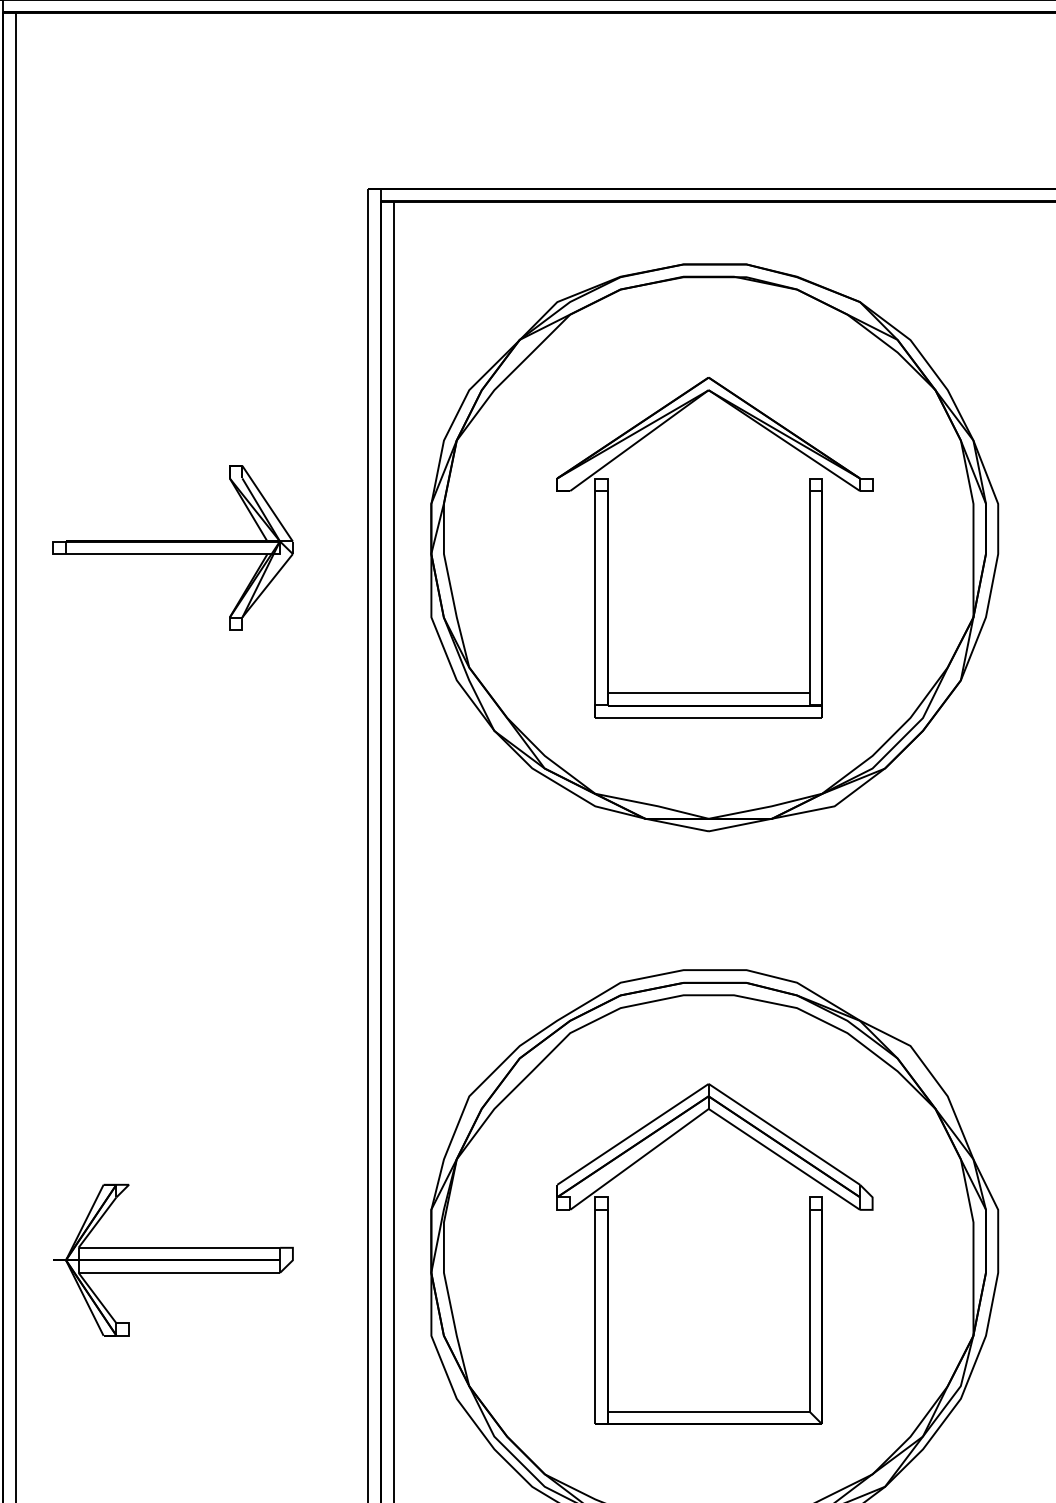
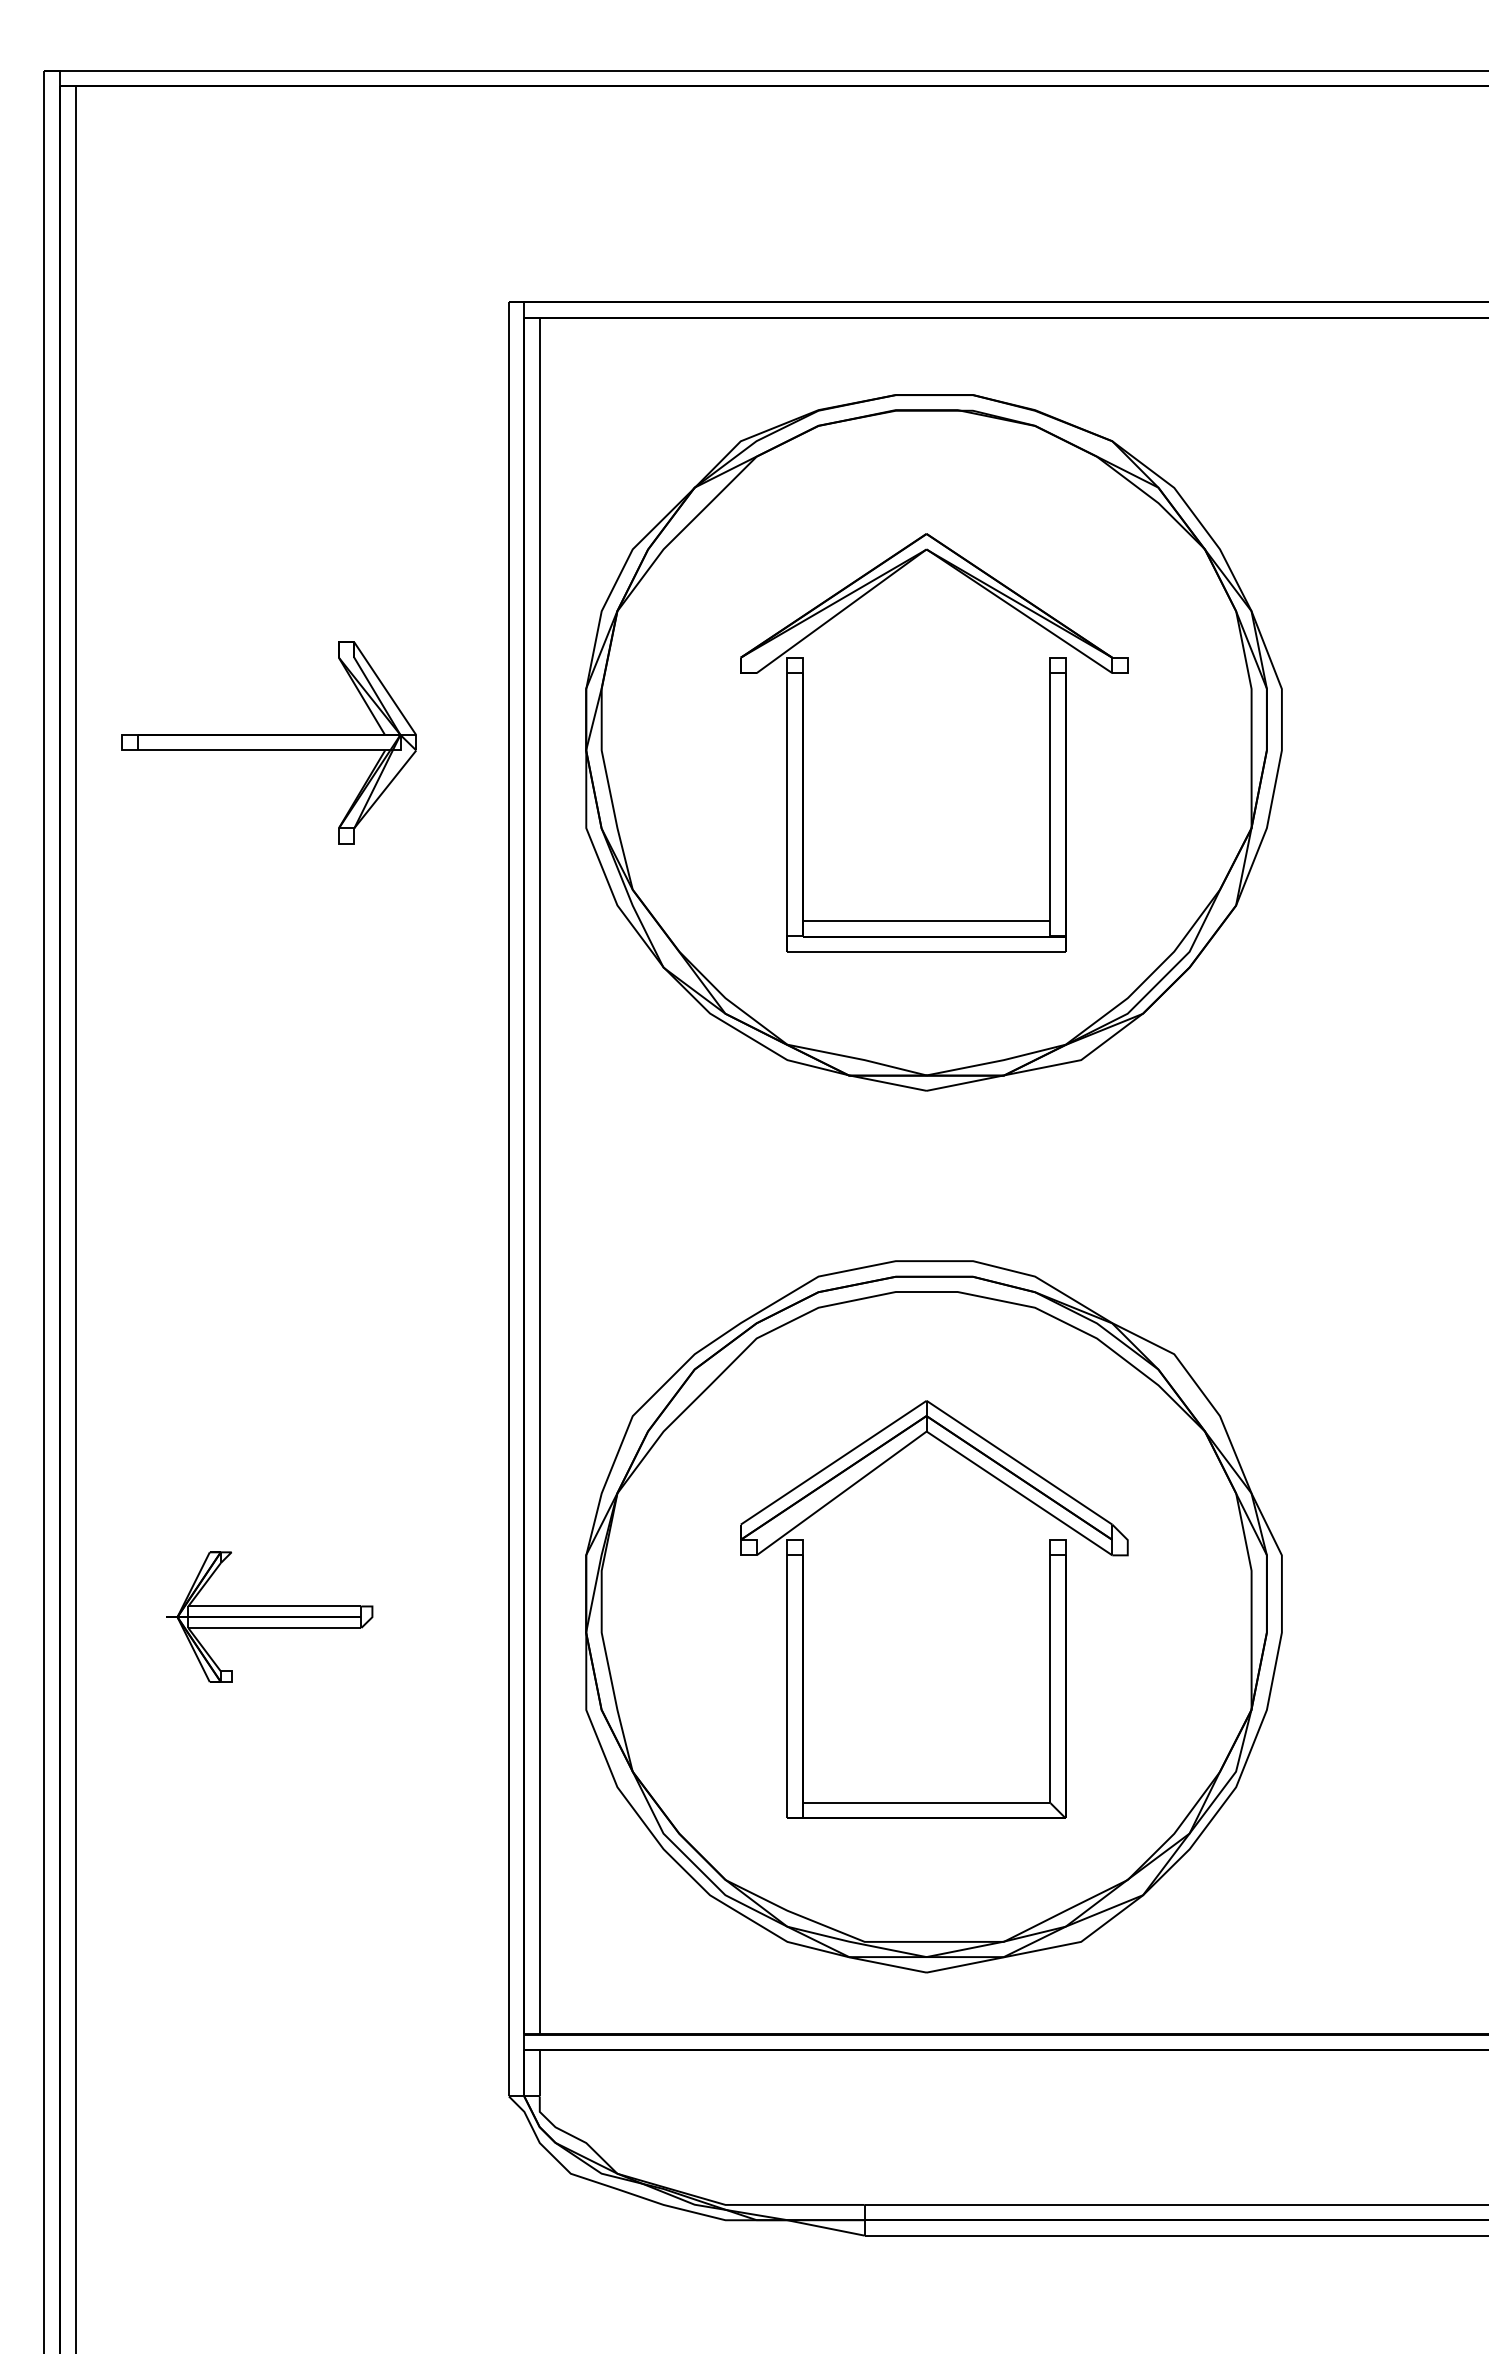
part: (173, 1259) -> (269, 1616), size x0.7

